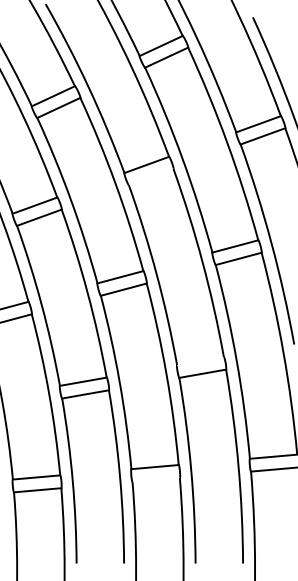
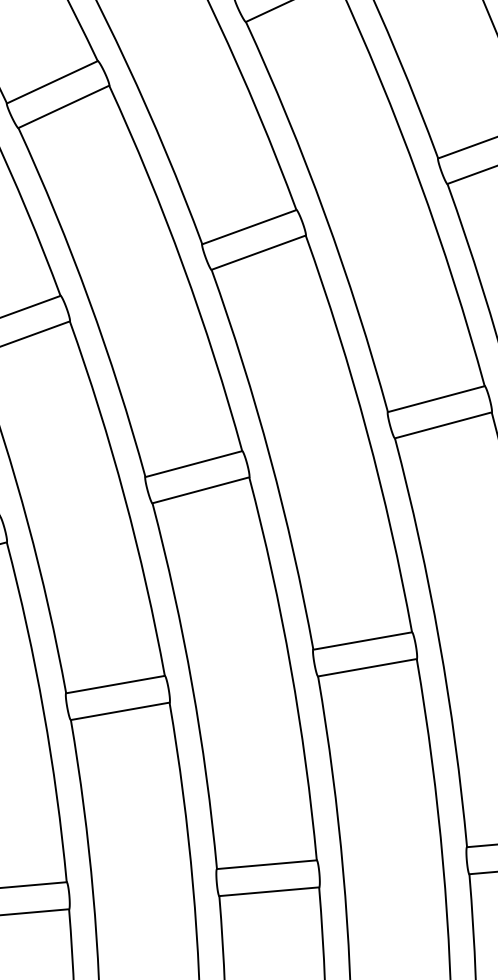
line: (150, 176) -> (257, 251), added
line: (200, 360) -> (362, 639), added
line: (155, 479) -> (267, 890), added

